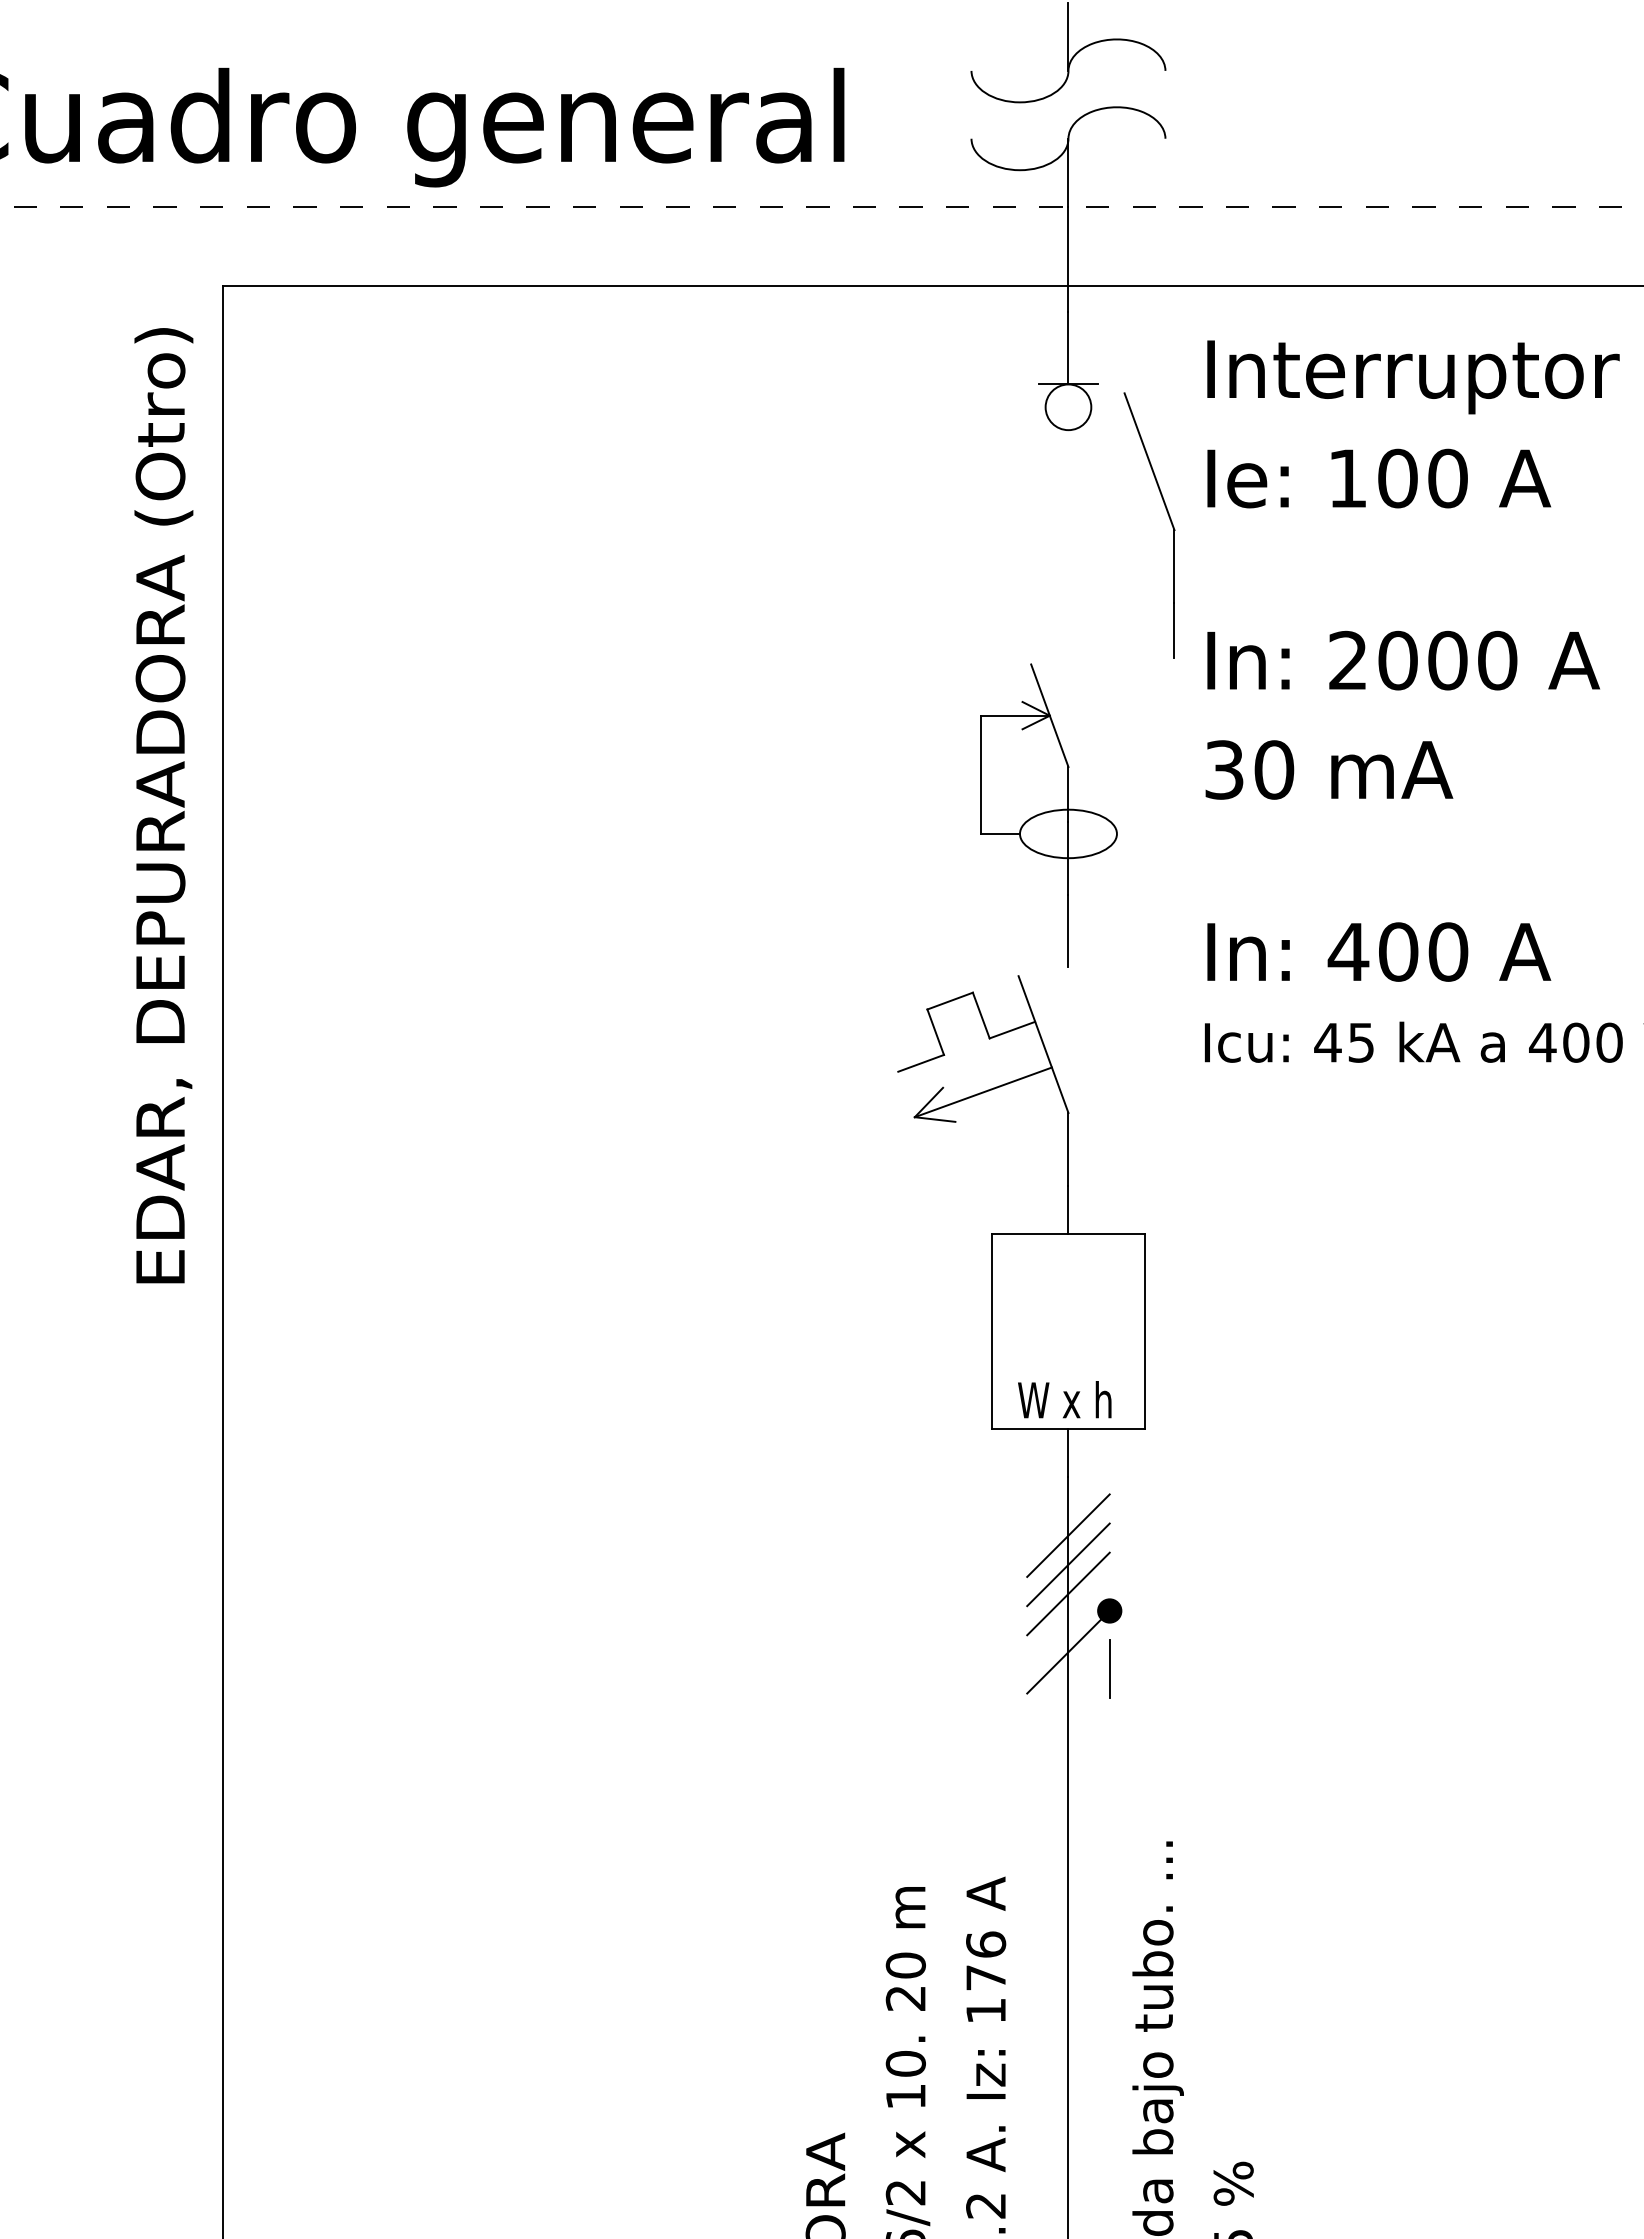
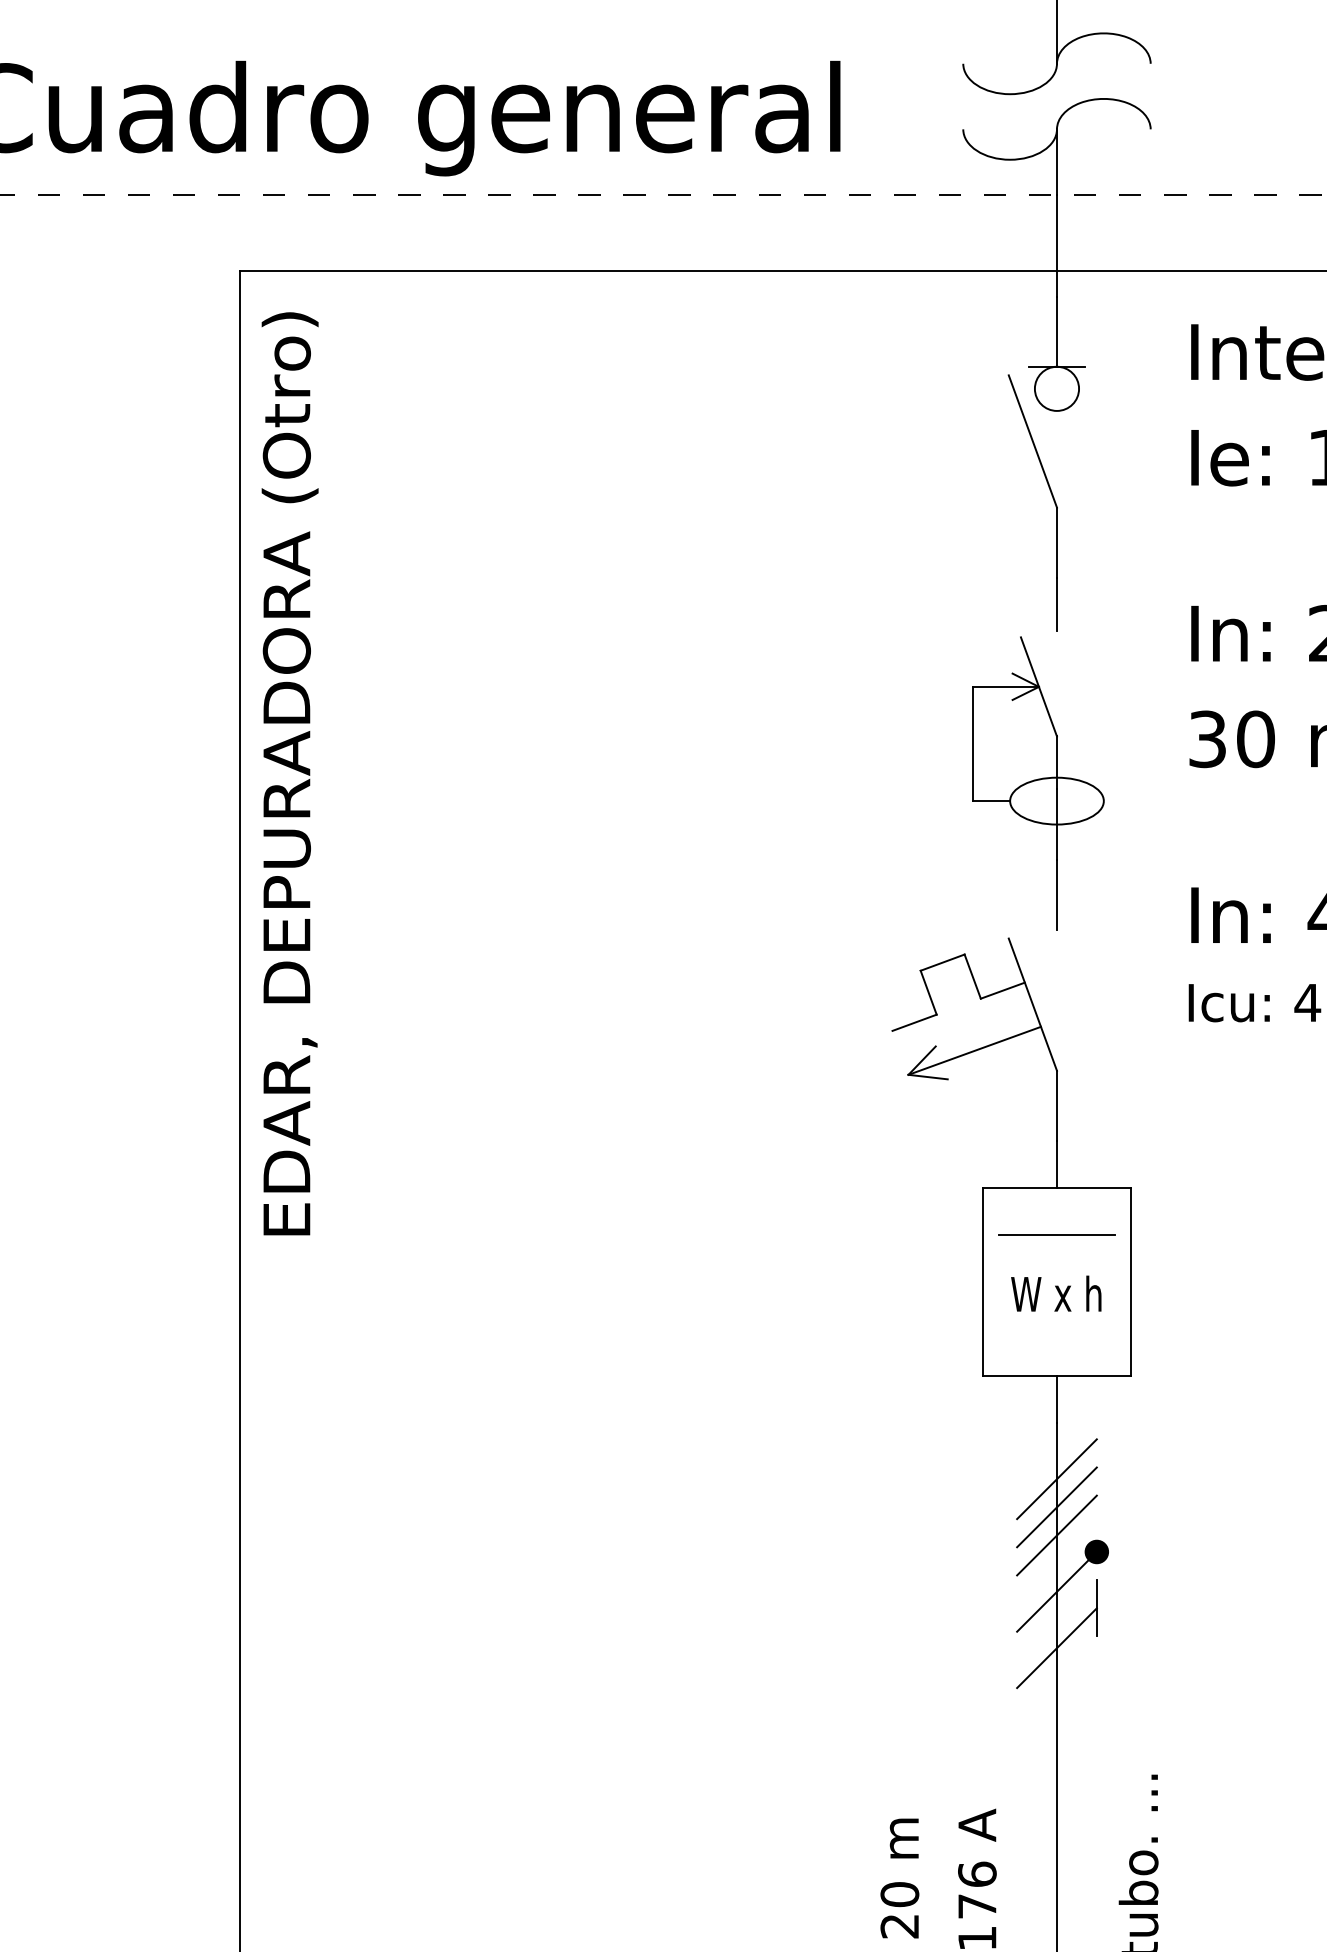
part: (1168, 517) -> (1051, 495), moved
text: (163, 805) -> (289, 773), moved
line: (1068, 1283) -> (1057, 1235), added
text: (1064, 1399) -> (1056, 1293), moved
line: (1068, 1710) -> (1057, 1648), added

